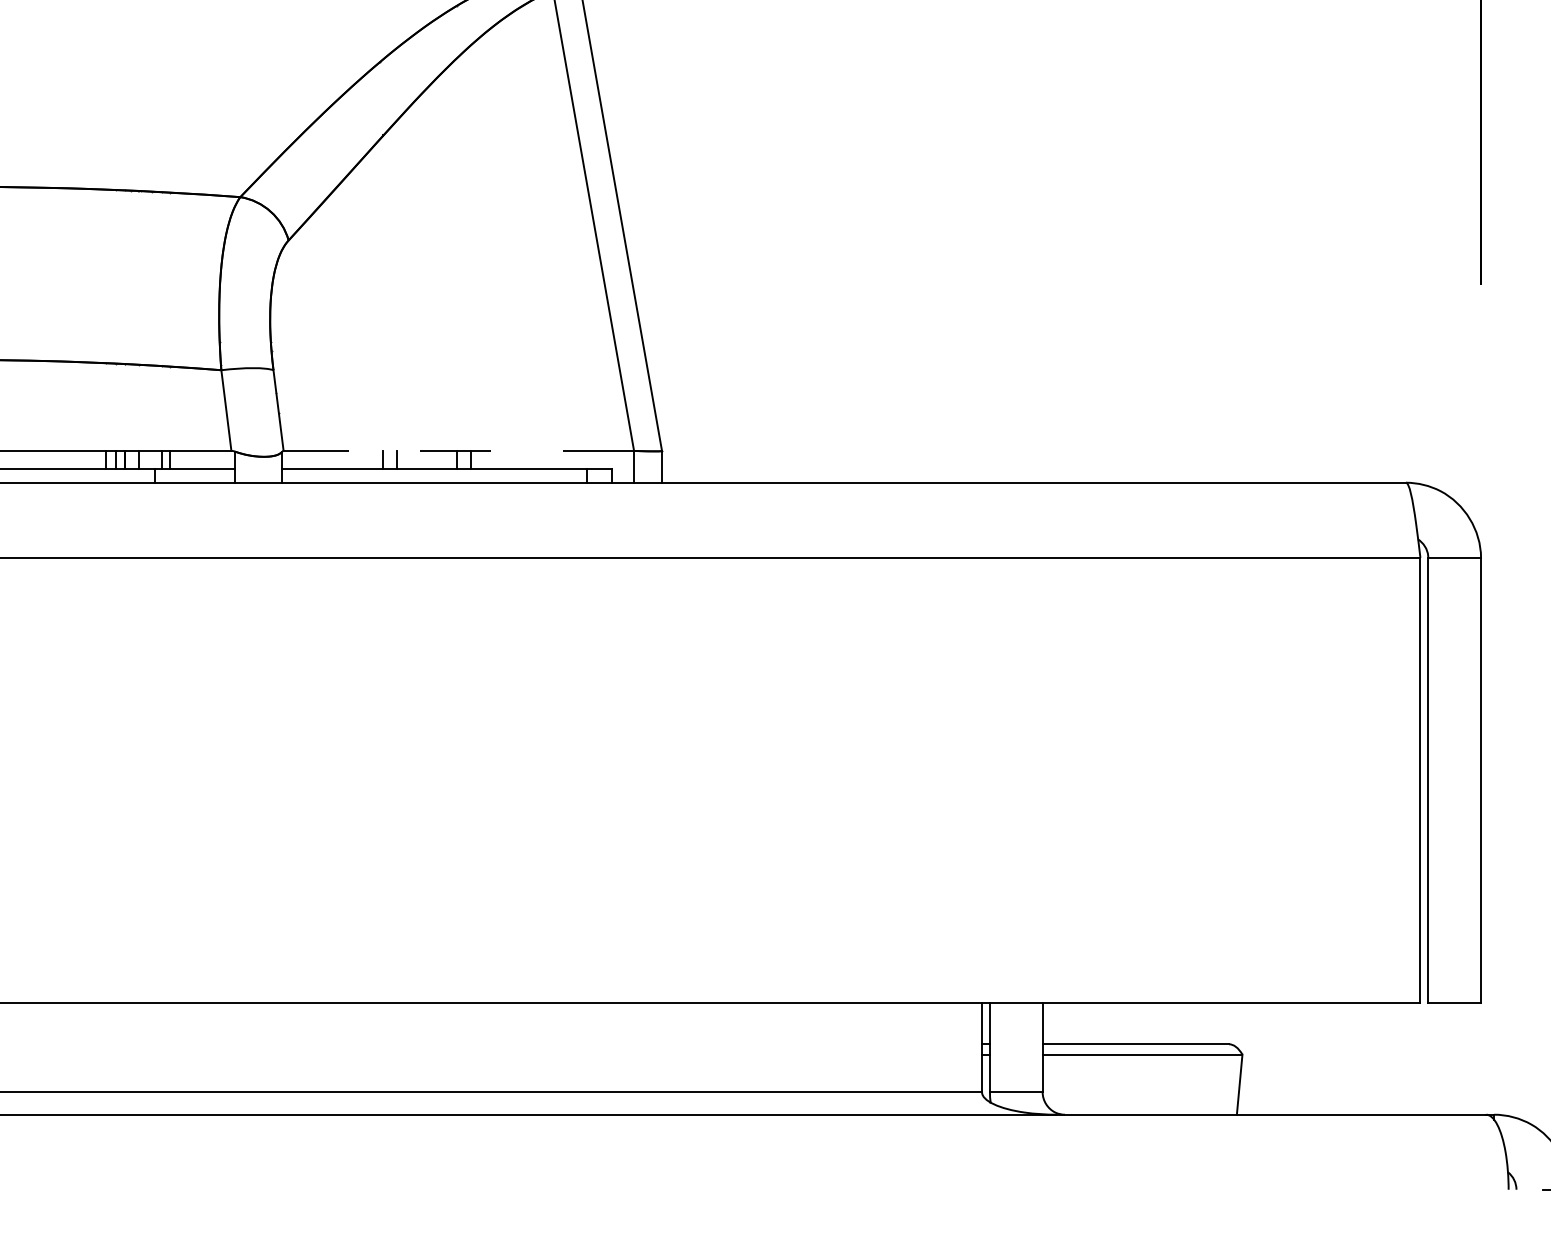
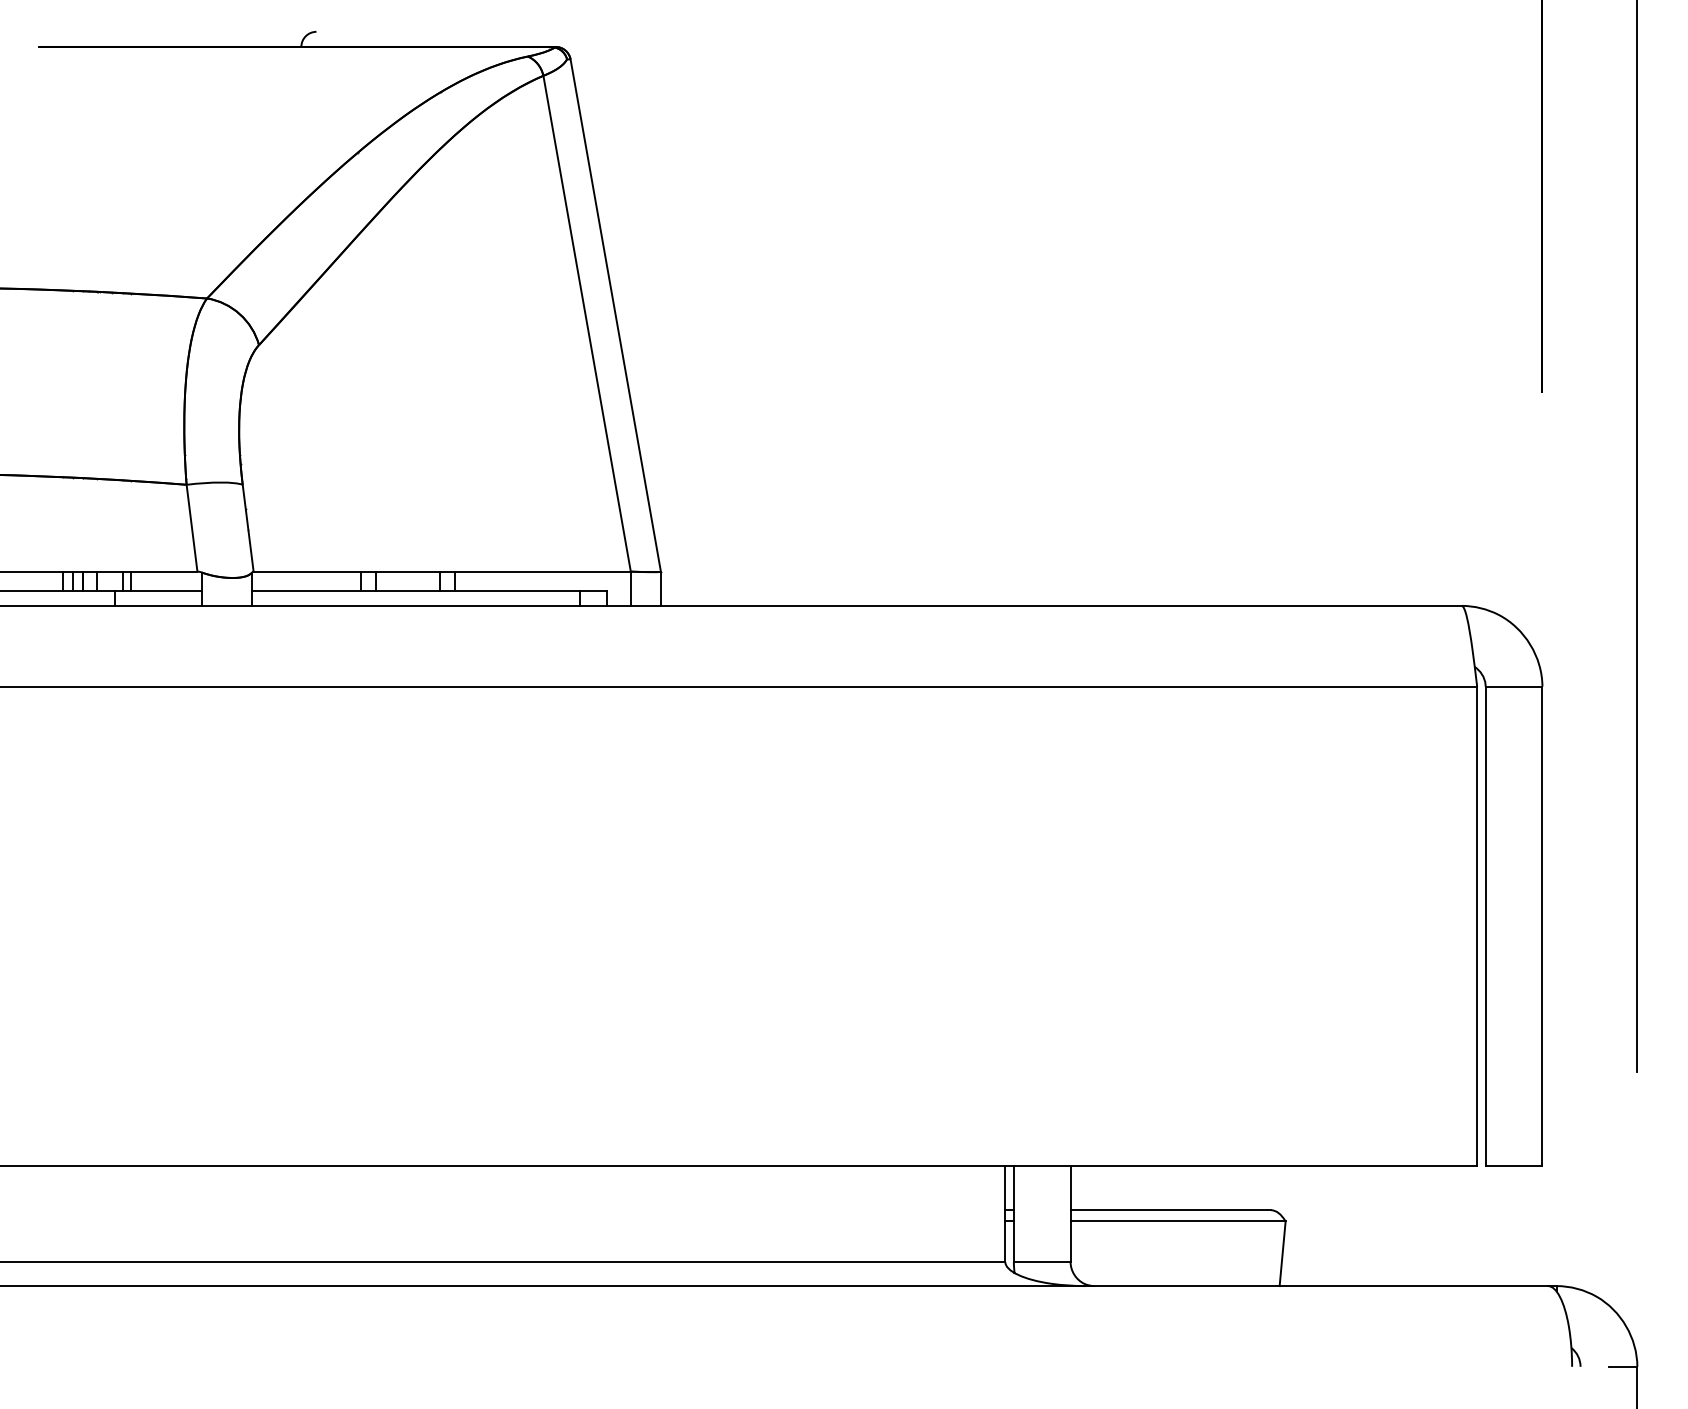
line: (459, 450) -> (442, 571), dashed -> solid

